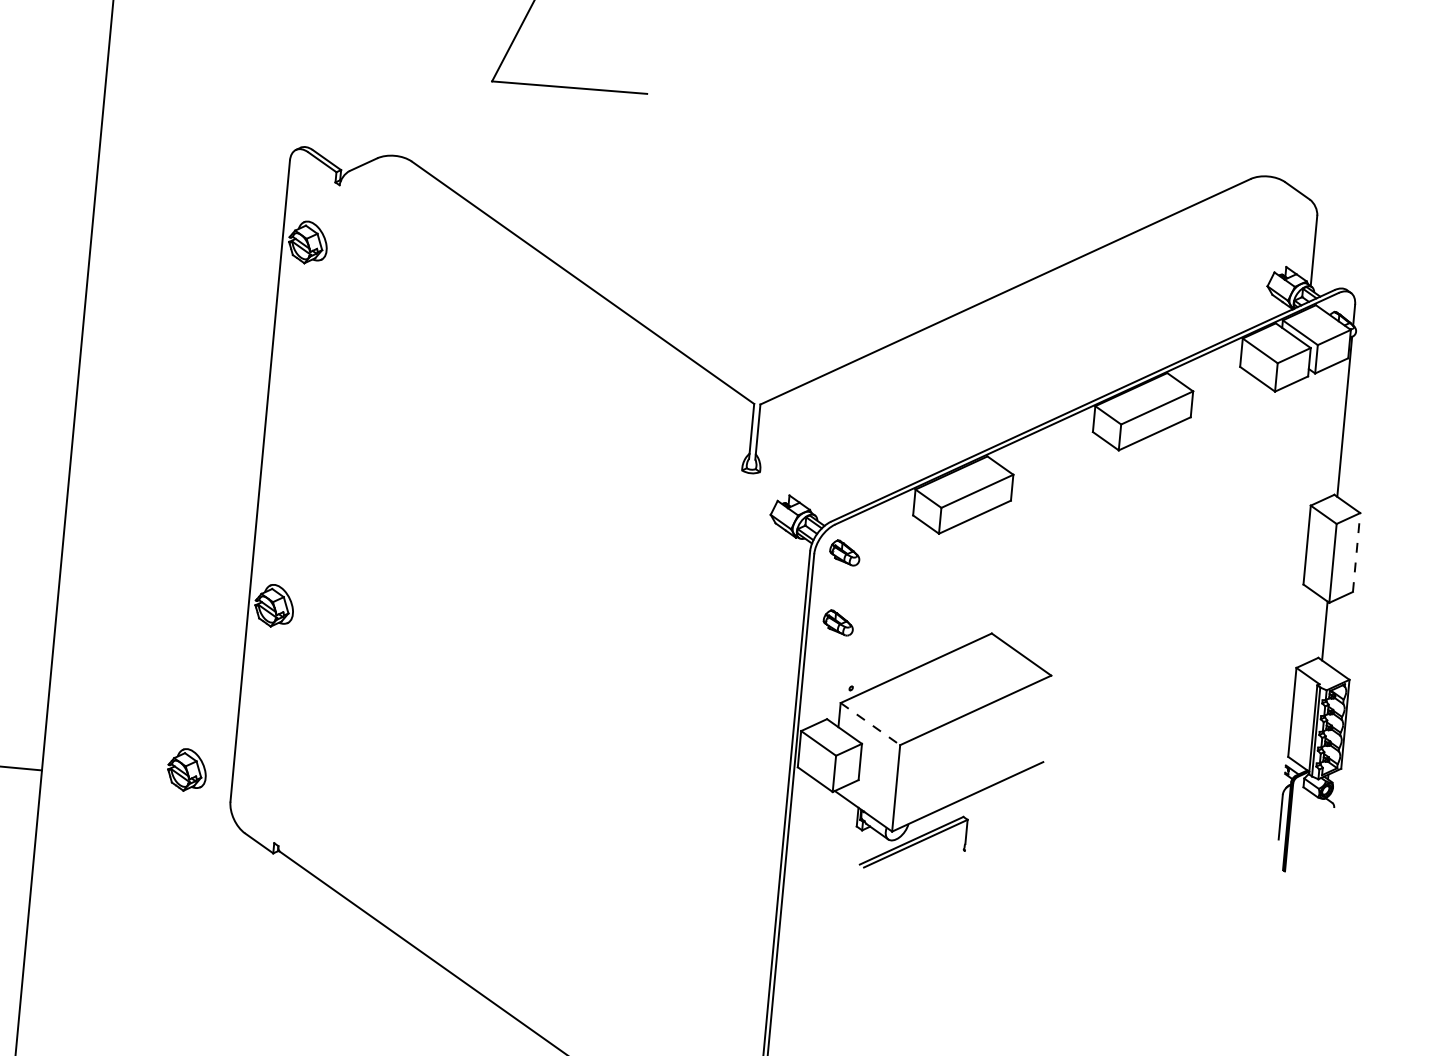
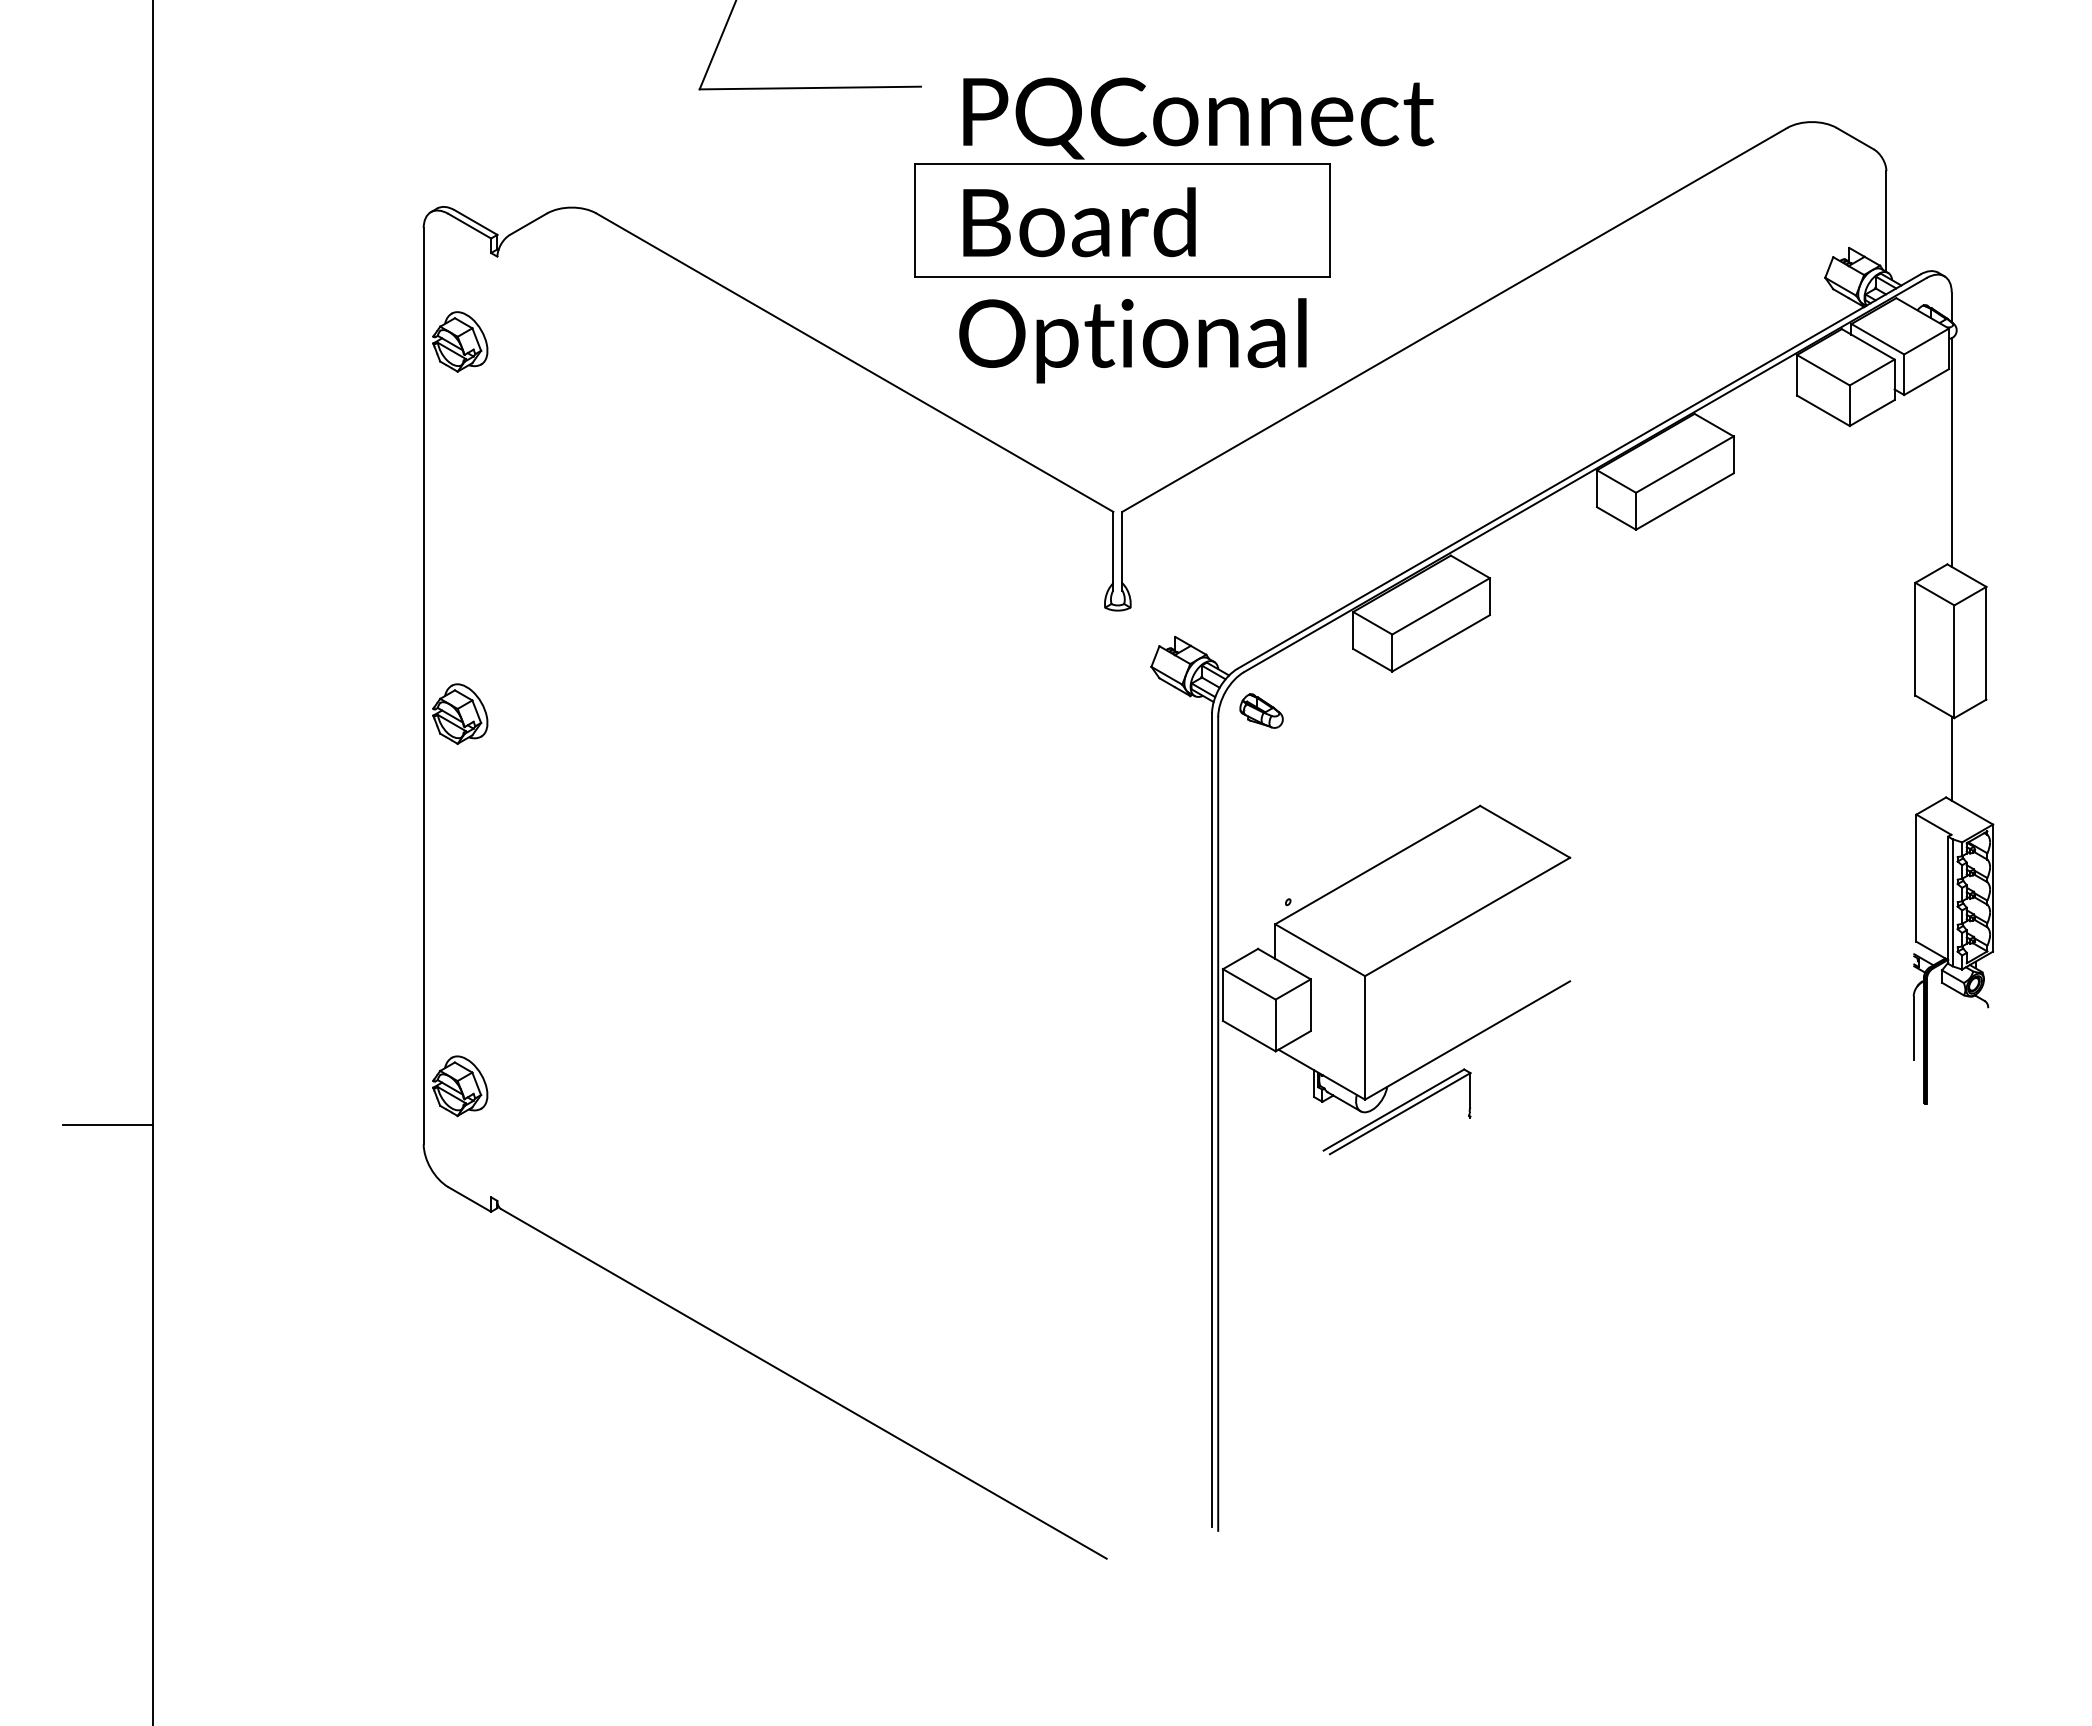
part: (815, 210) -> (1174, 230), added
line: (1356, 552) -> (1986, 642), dashed -> solid
part: (274, 605) -> (460, 713), moved
part: (838, 622) -> (1261, 810), removed
line: (870, 724) -> (1320, 950), dashed -> solid
part: (187, 770) -> (460, 1086), moved

